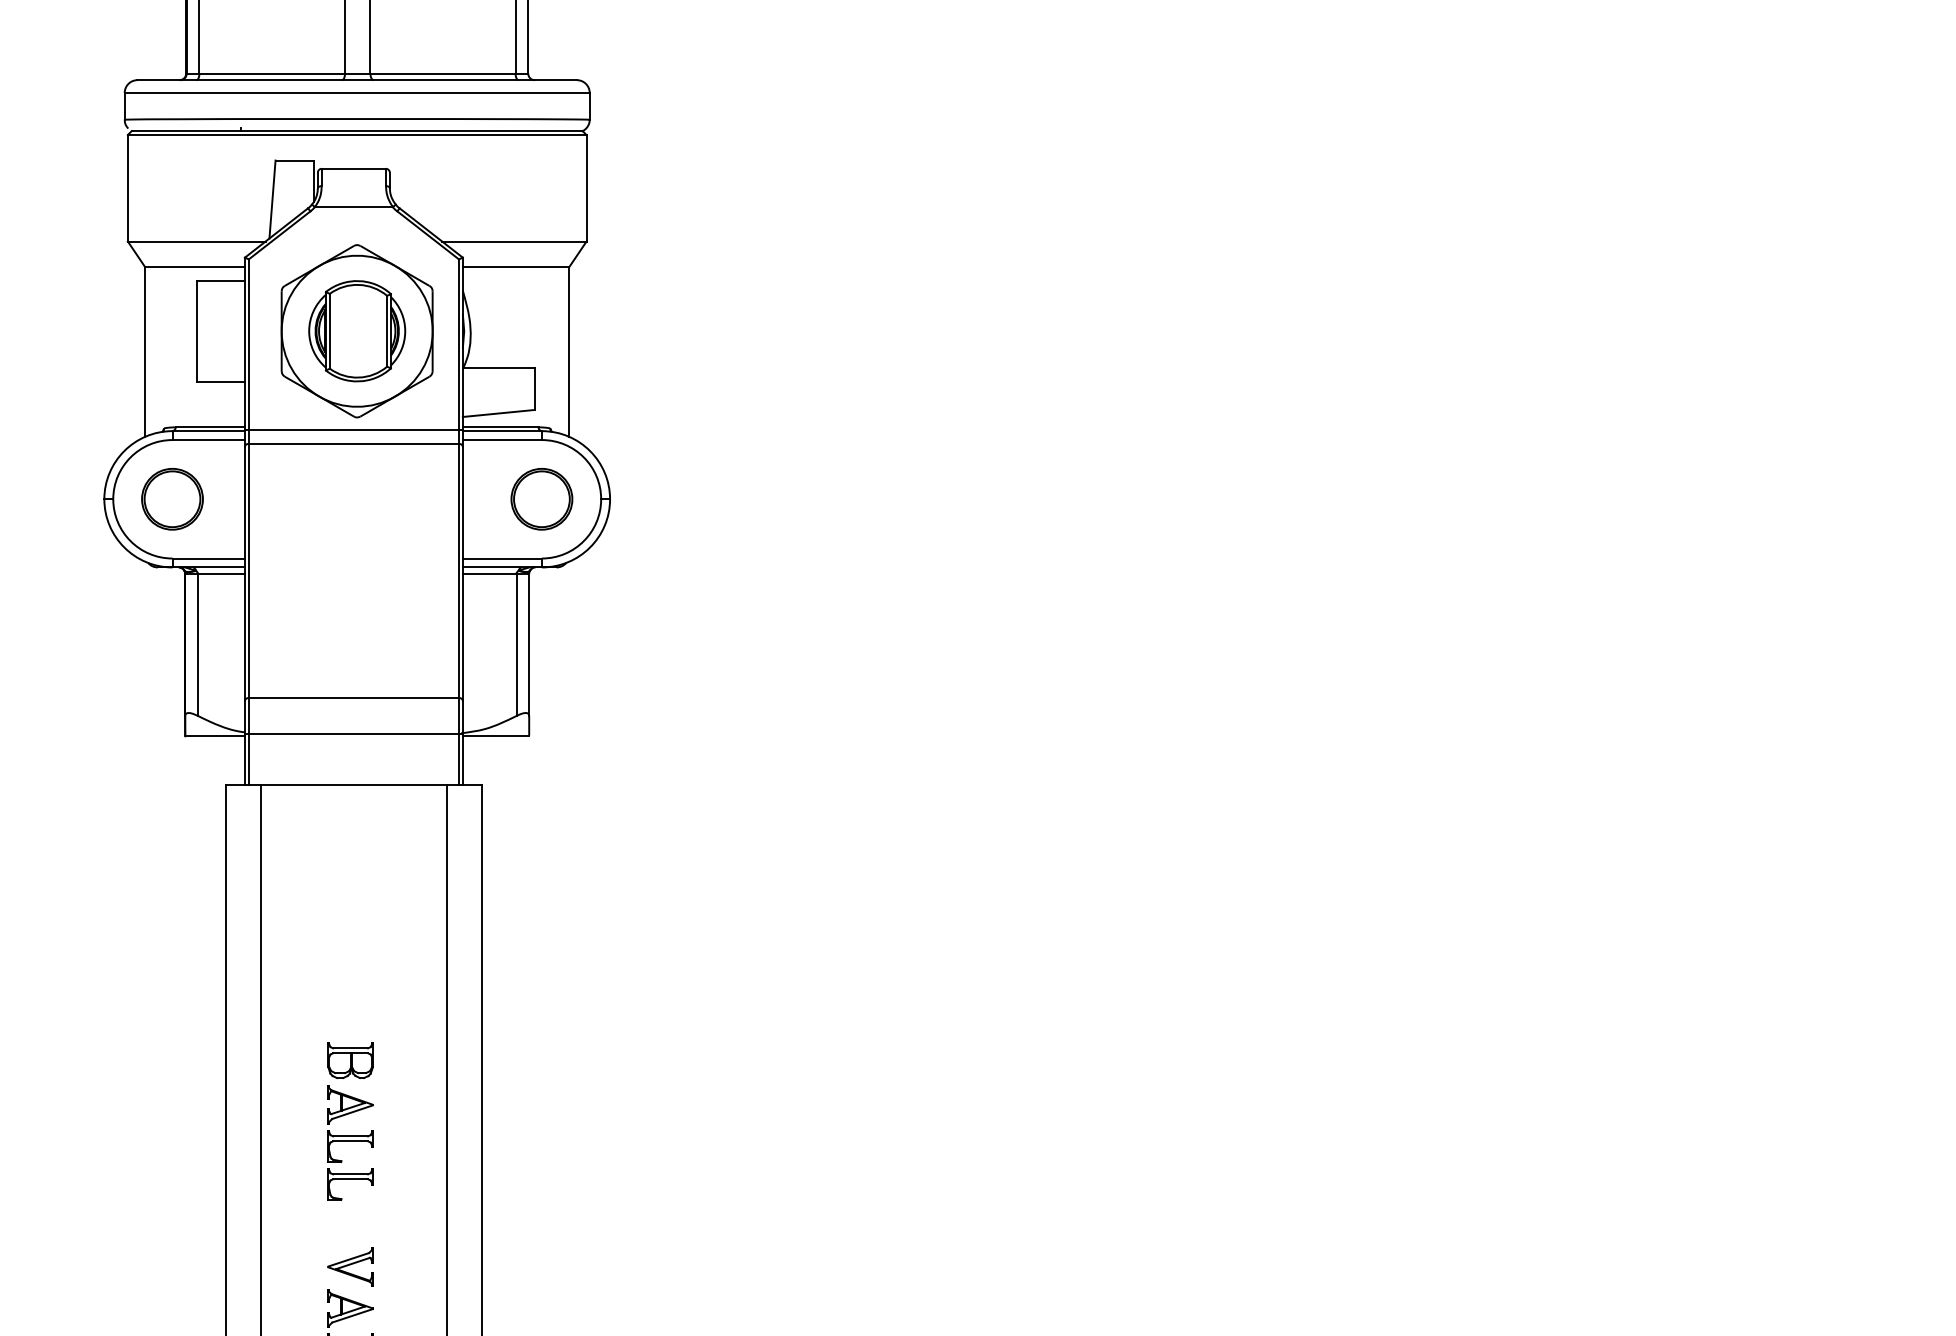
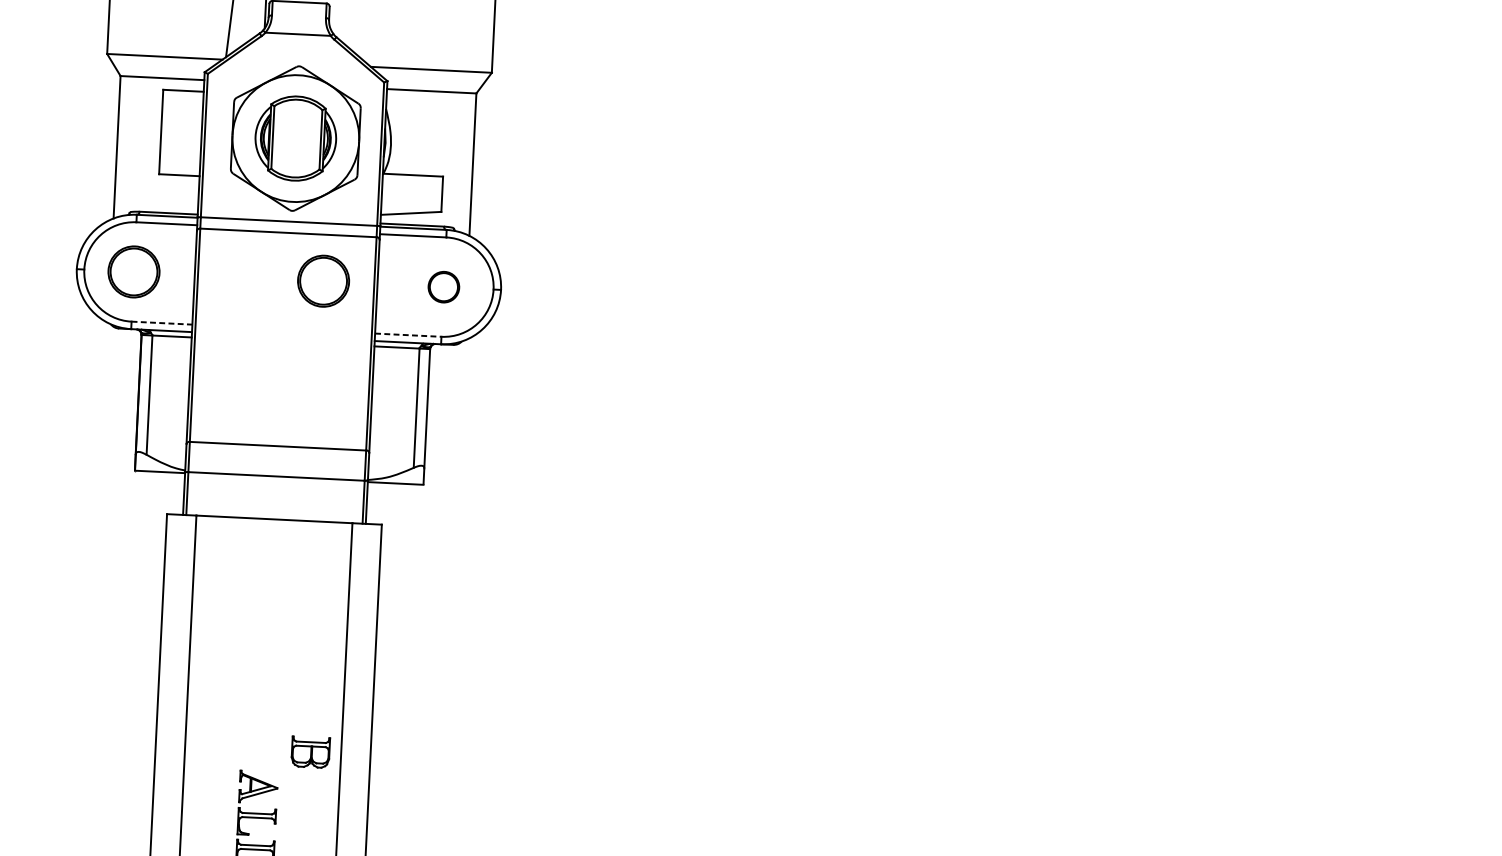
part: (398, 499) -> (323, 281), added
part: (541, 499) -> (443, 287), size x0.6
line: (209, 558) -> (162, 323), solid -> dashed
line: (502, 558) -> (408, 335), solid -> dashed
part: (350, 1060) -> (310, 752), moved

